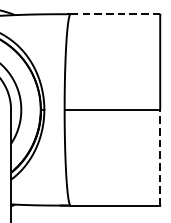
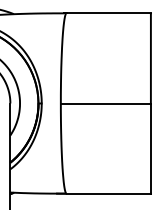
line: (115, 14) -> (108, 13), dashed -> solid
line: (159, 157) -> (150, 148), dashed -> solid

